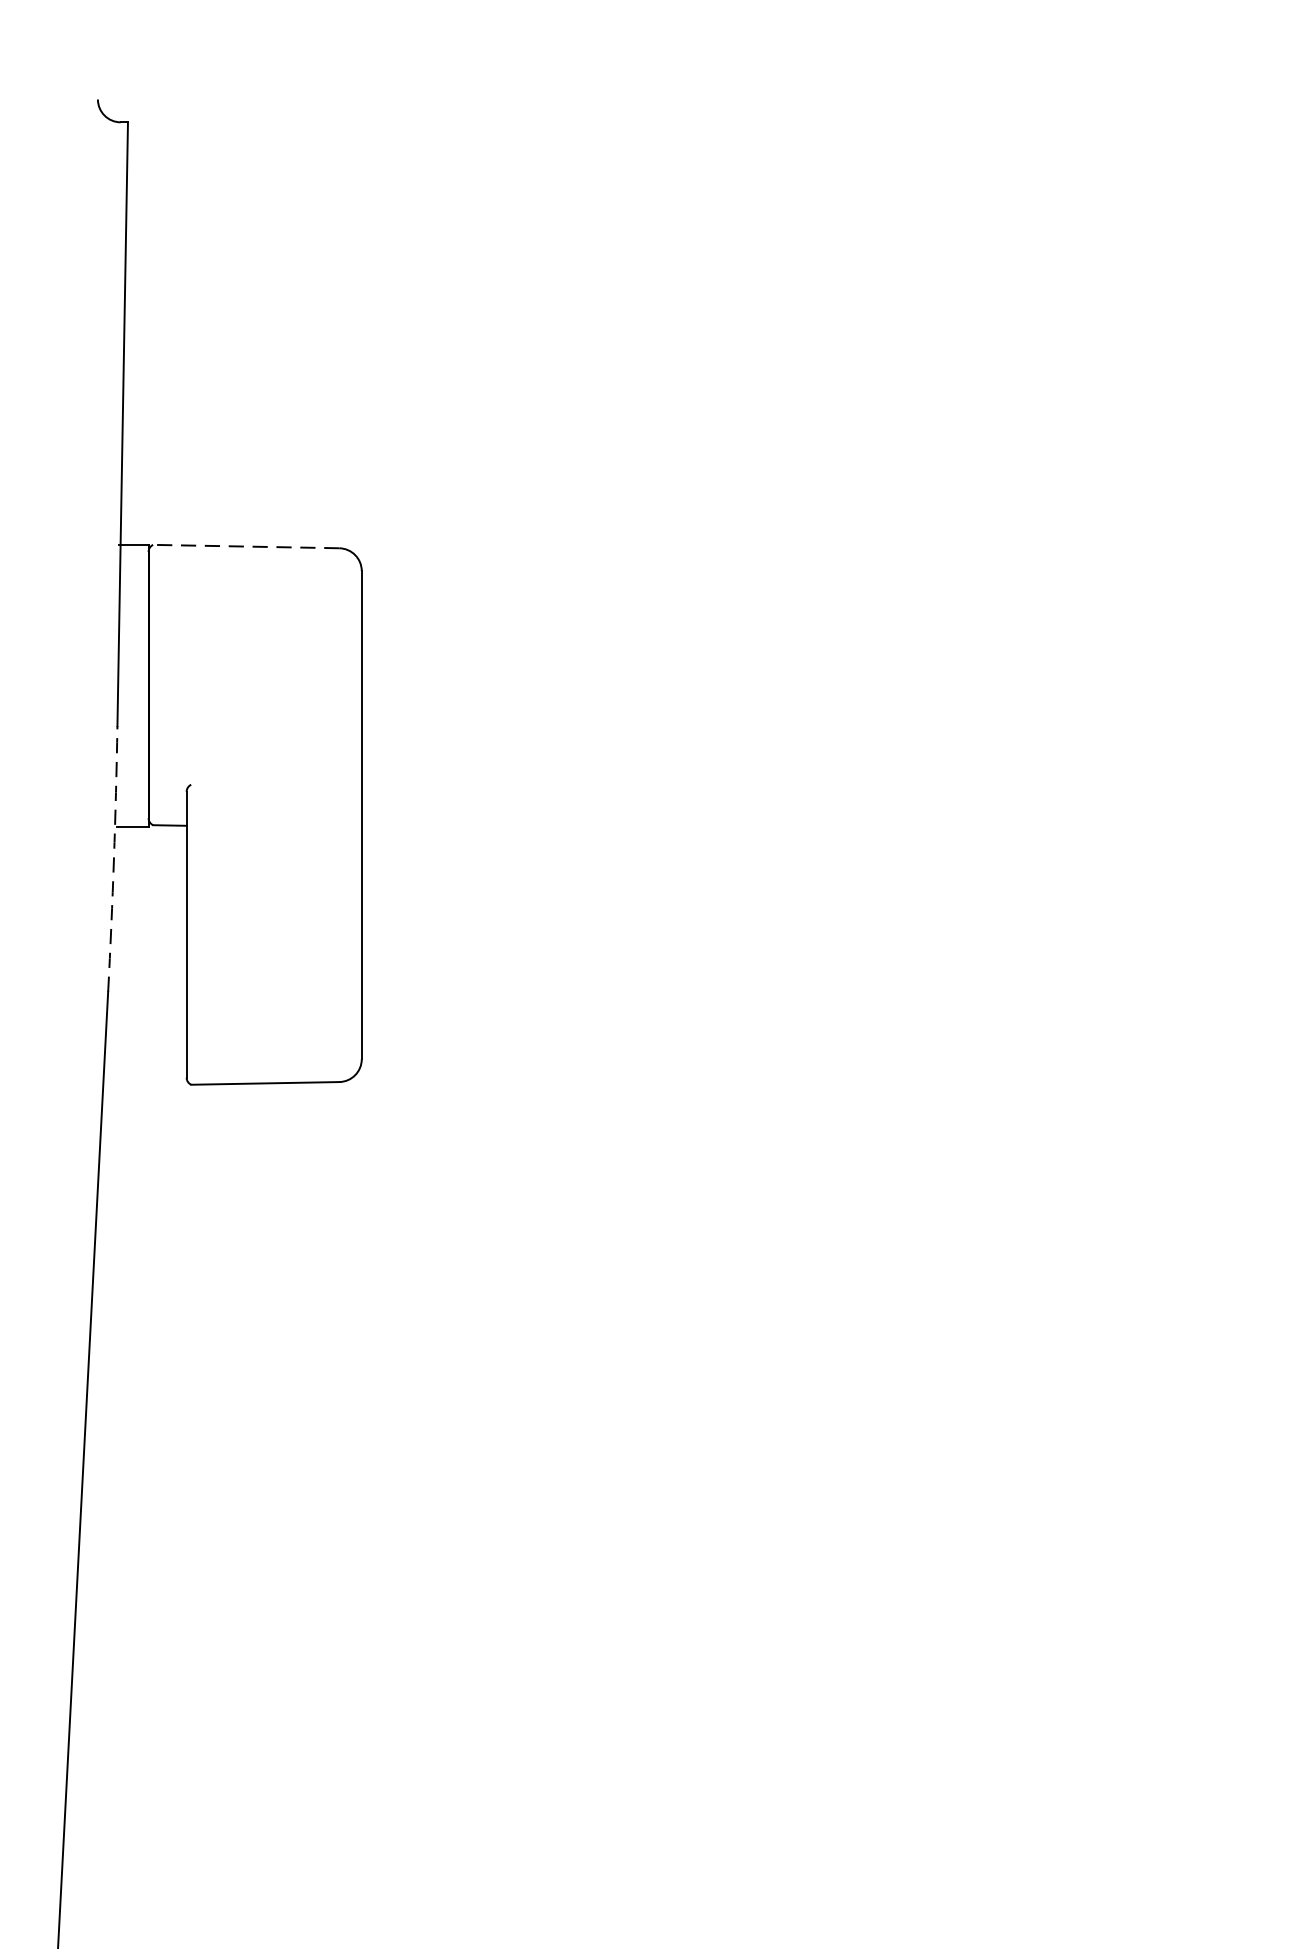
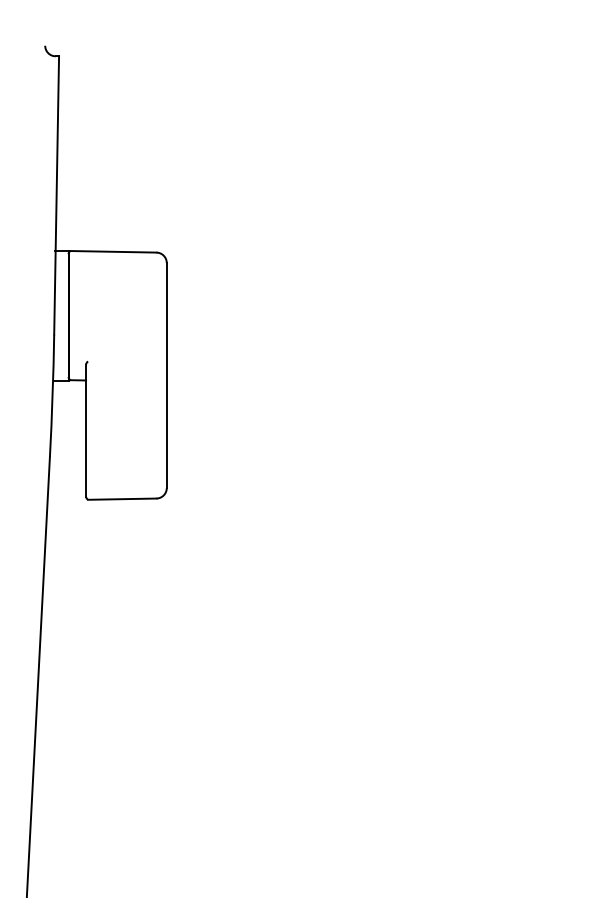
line: (246, 545) -> (113, 251), dashed -> solid
arc: (113, 858) -> (52, 395), dashed -> solid

